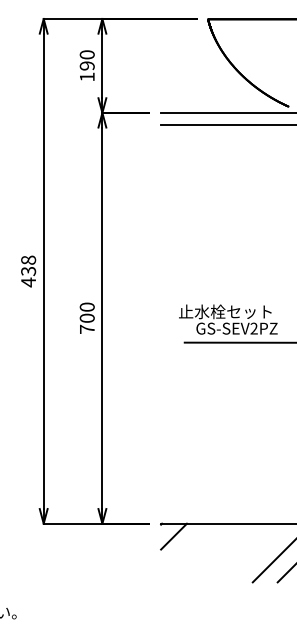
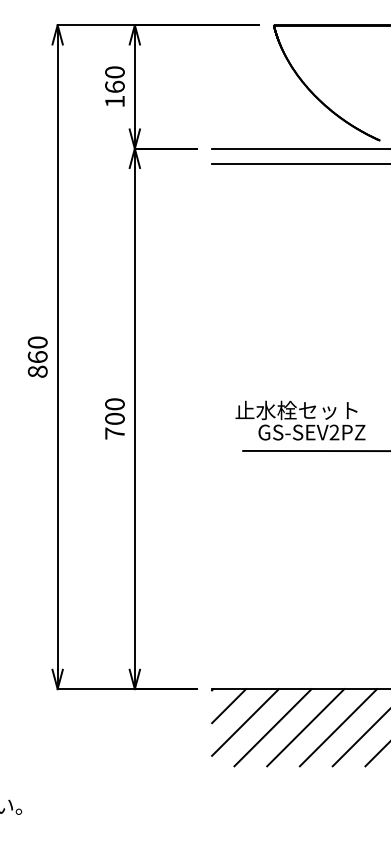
text: (86, 65) -> (114, 86), 190 -> 160
text: (28, 271) -> (37, 357), 438 -> 860
line: (186, 549) -> (245, 722), added
line: (207, 552) -> (272, 727), added
line: (232, 552) -> (305, 727), added
line: (257, 552) -> (338, 727), added

